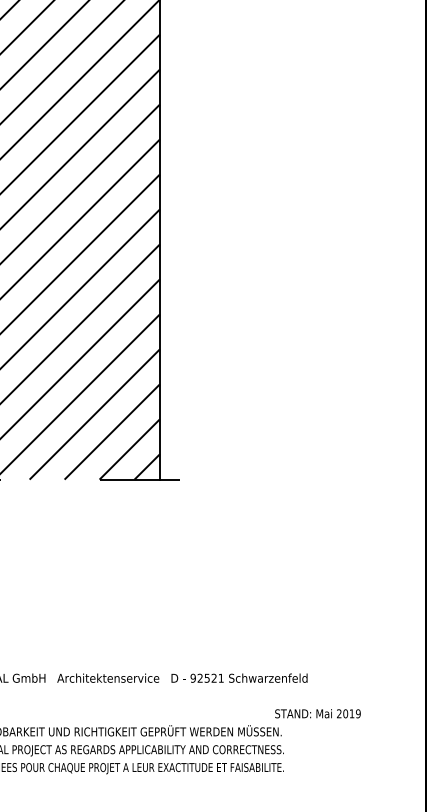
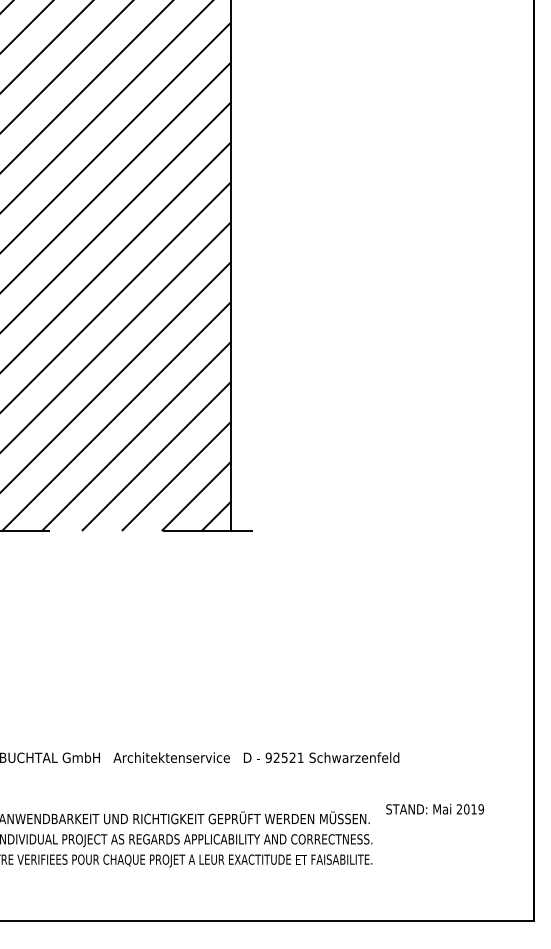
text: (318, 713) -> (435, 809), moved

